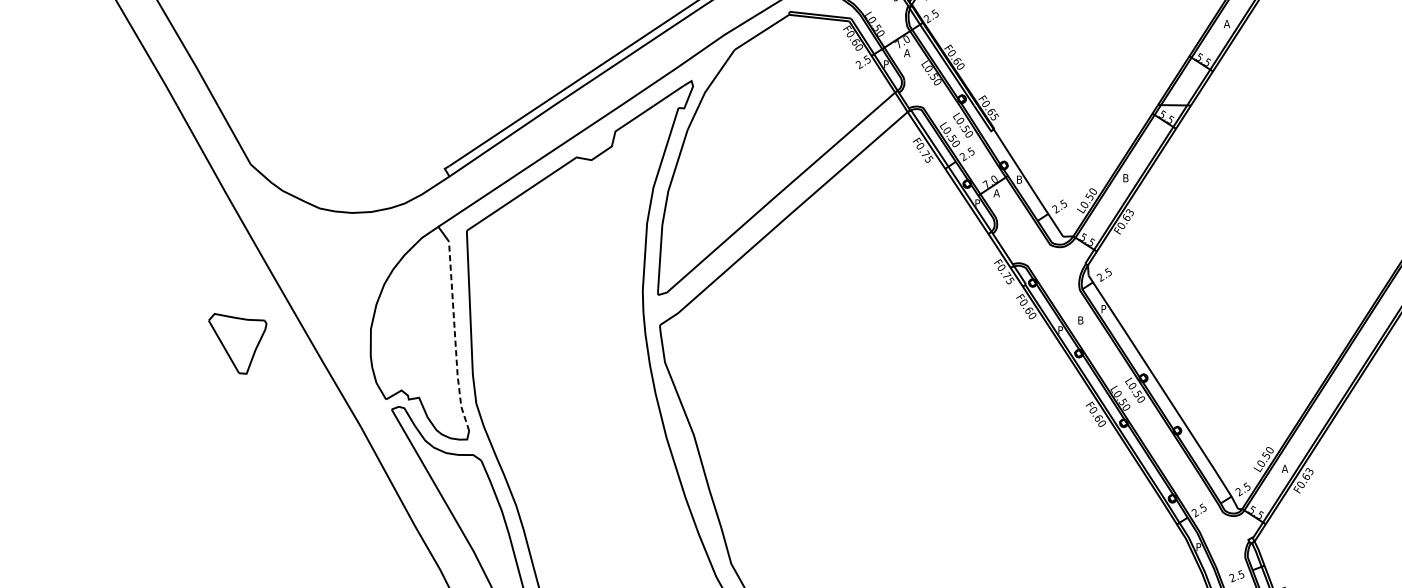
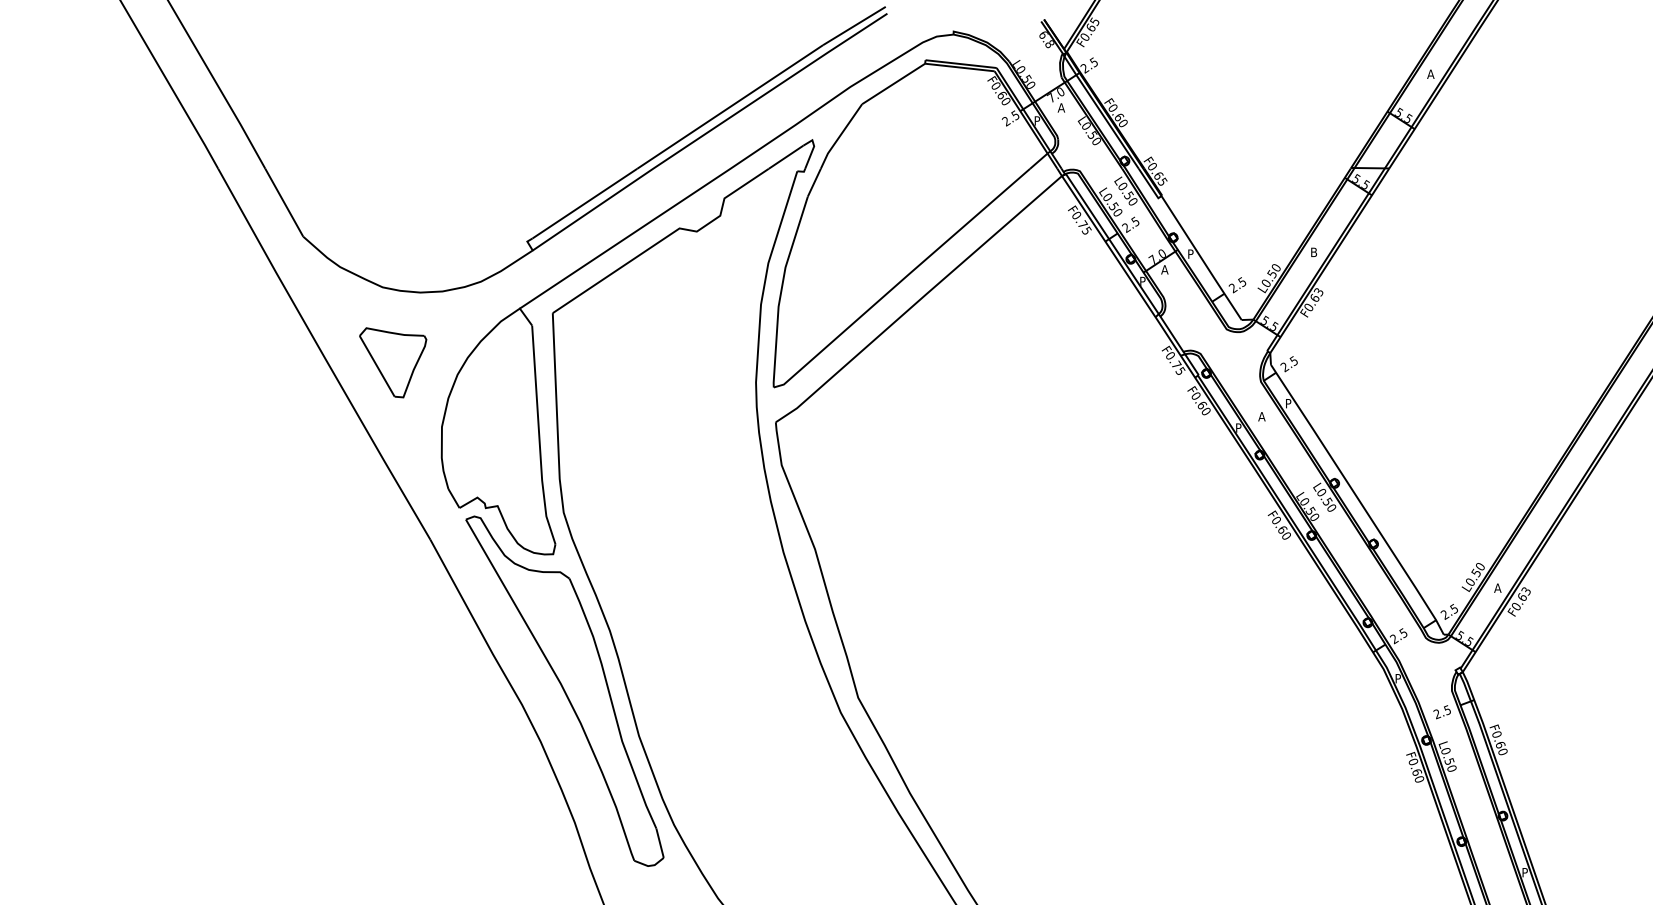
text: (1019, 179) -> (1191, 253), B -> P
text: (1080, 320) -> (1261, 416), B -> A
line: (455, 337) -> (539, 436), dashed -> solid
part: (238, 343) -> (393, 362), moved

